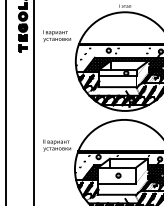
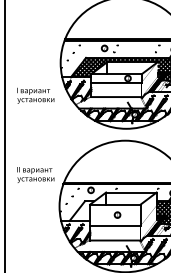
text: (56, 36) -> (34, 96), moved
hatch: (91, 172) -> (81, 210), removed

